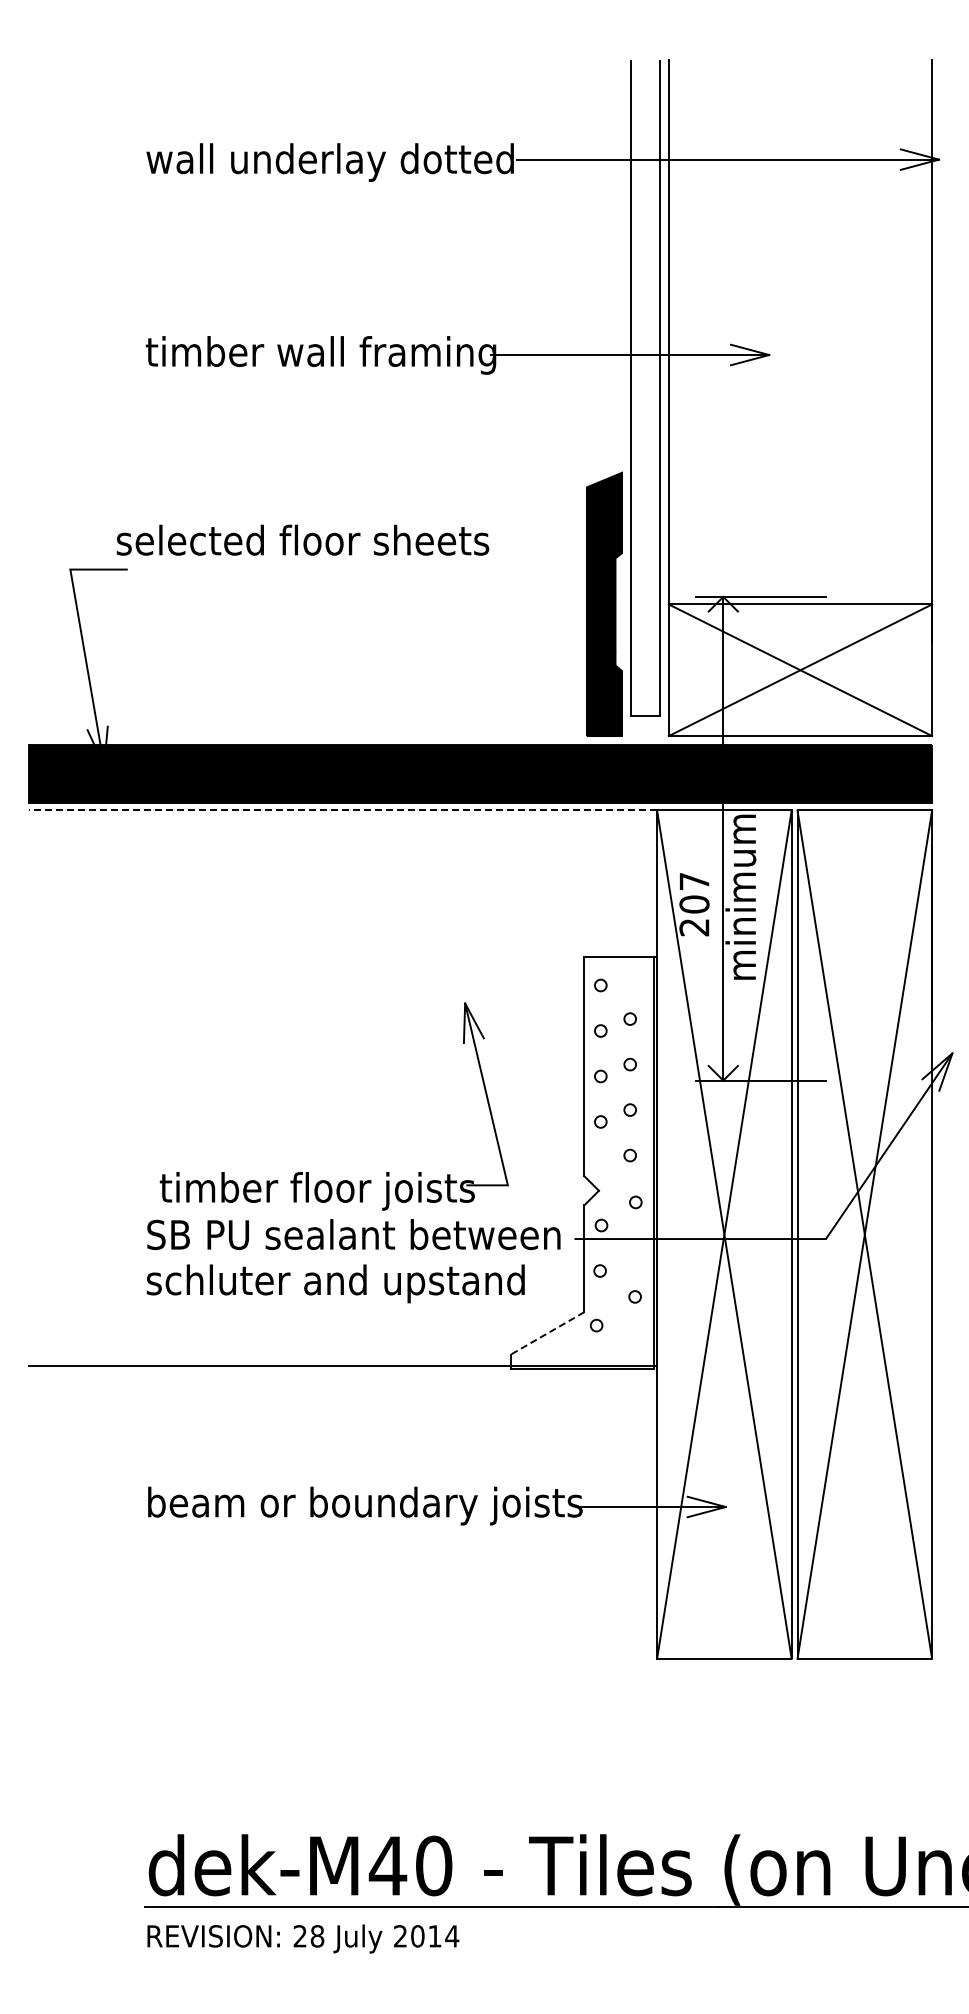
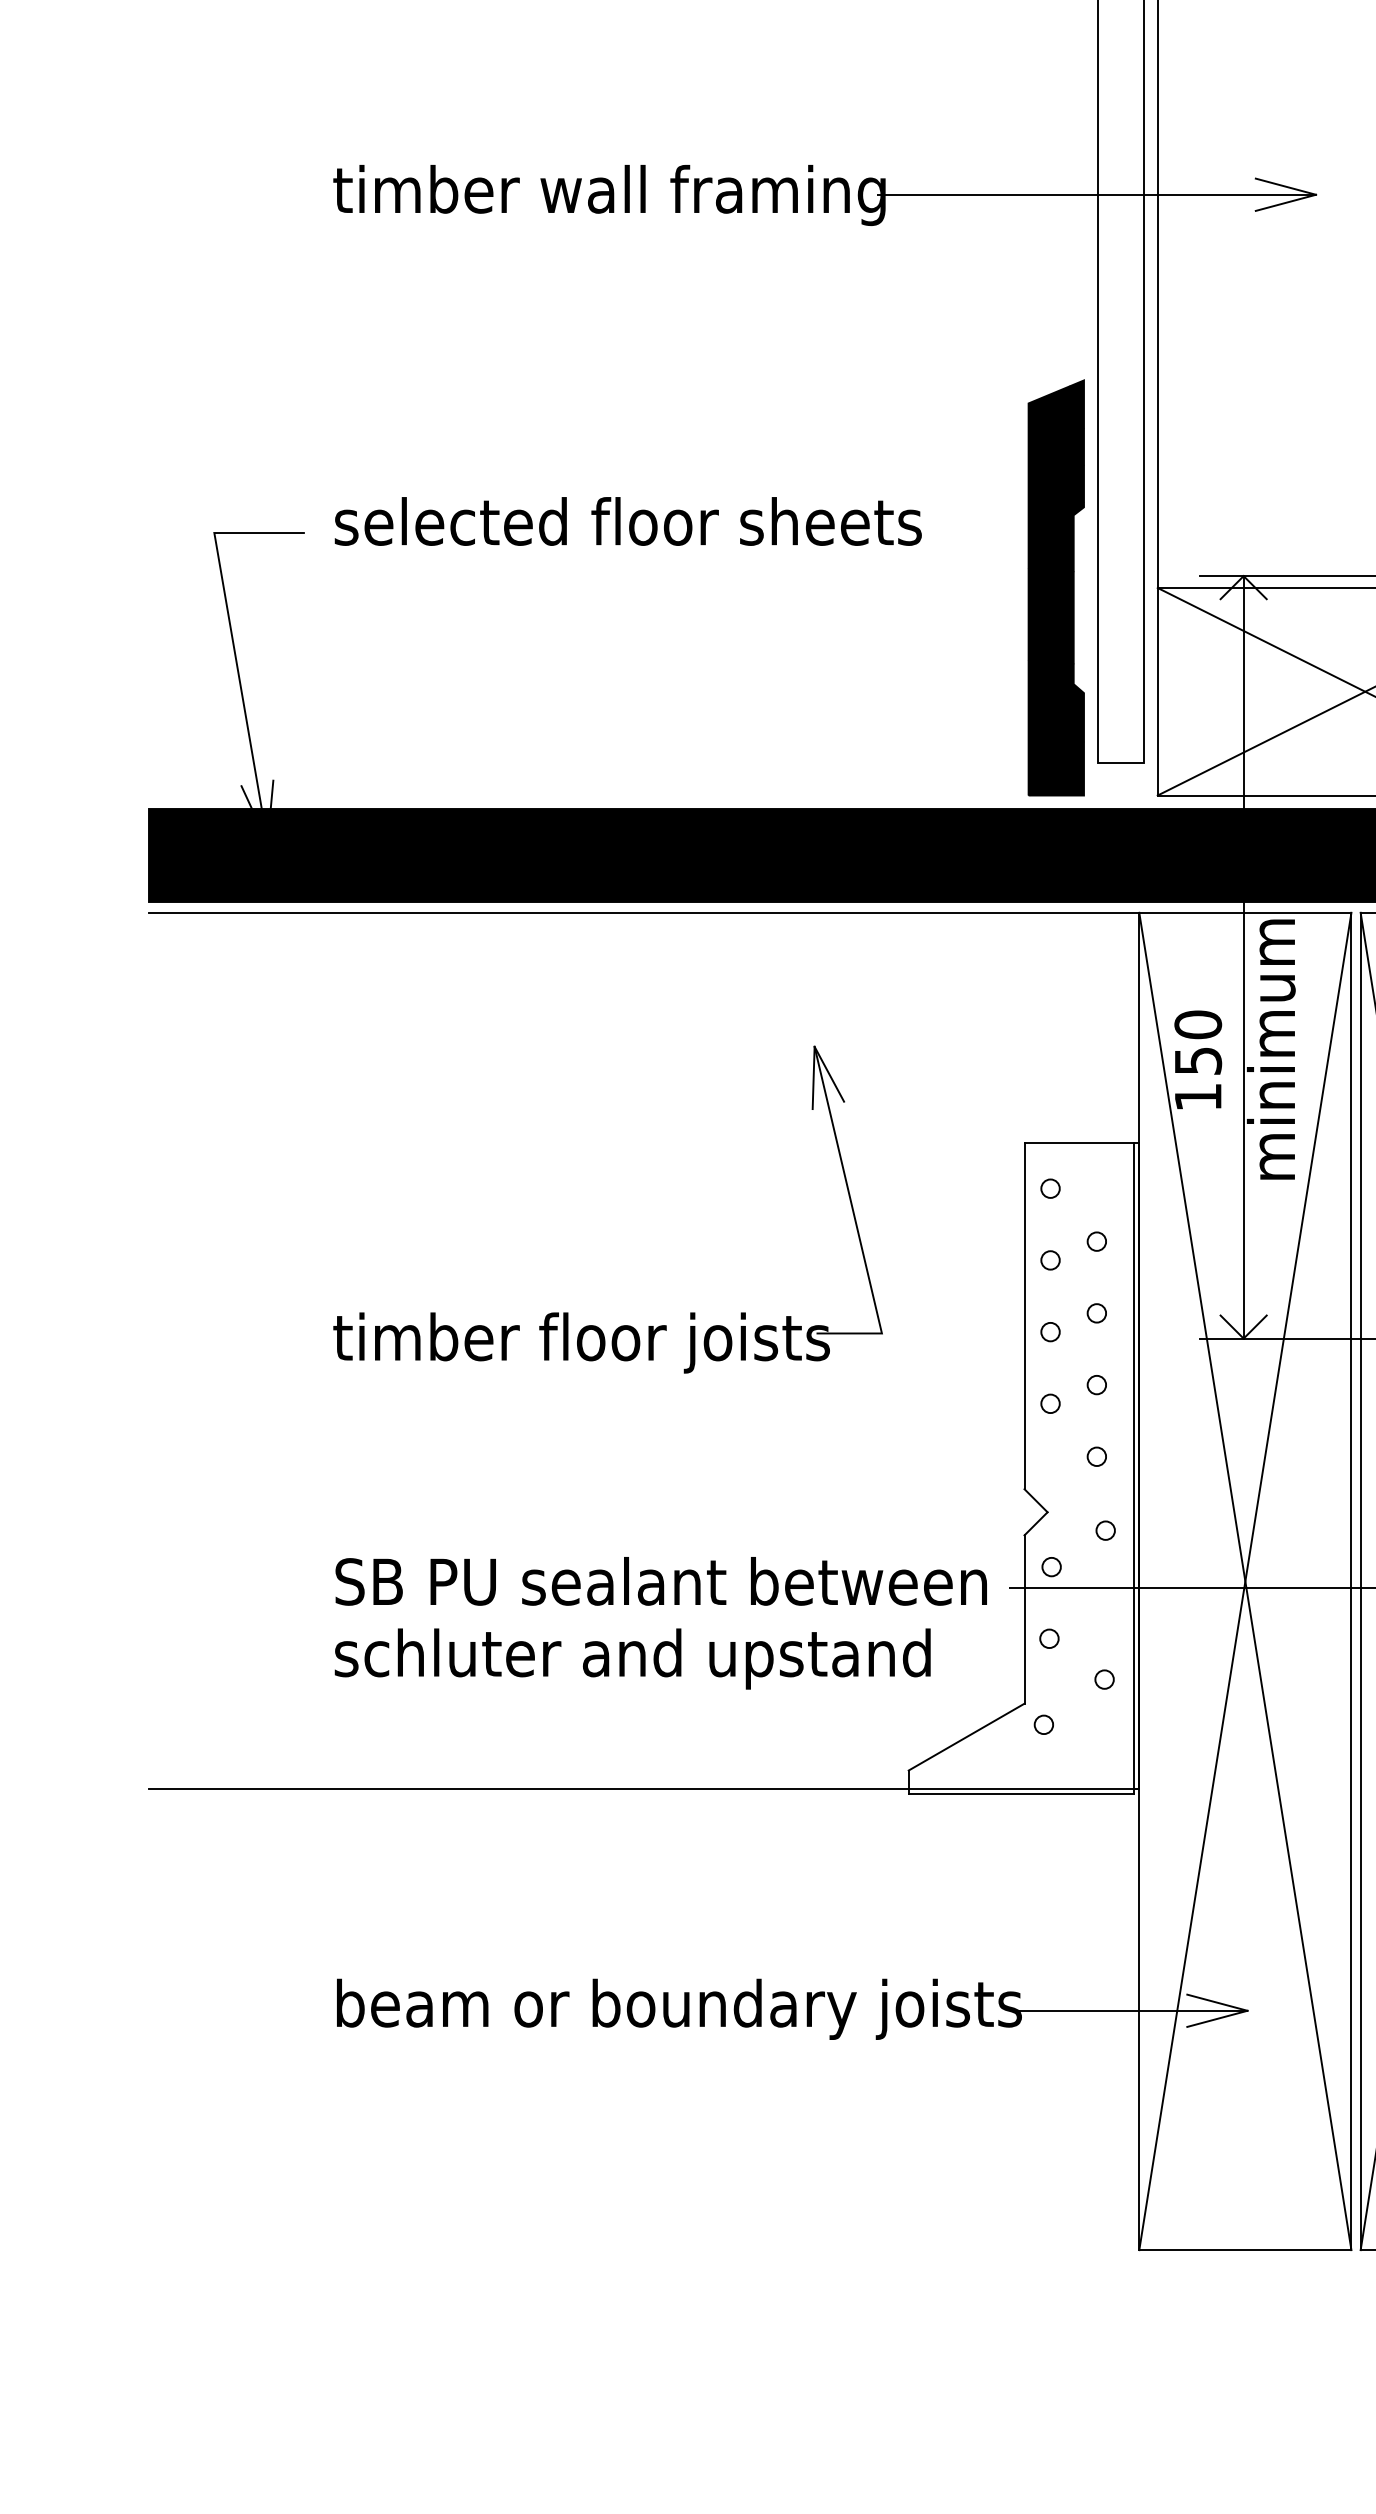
text: (302, 539) -> (627, 520), moved
line: (342, 810) -> (643, 912), dashed -> solid
text: (694, 904) -> (1198, 1060), 207 -> 150
part: (308, 1172) -> (567, 1313), moved
line: (547, 1333) -> (966, 1737), dashed -> solid

